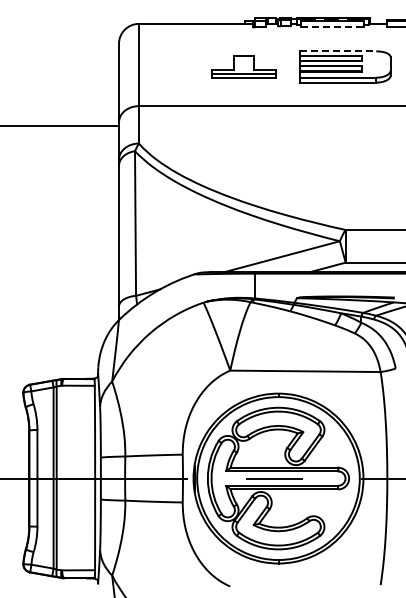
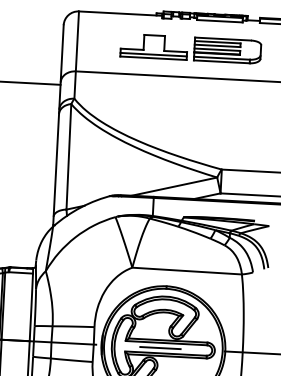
line: (332, 27) -> (219, 21), dashed -> solid
line: (338, 51) -> (223, 39), dashed -> solid
part: (244, 66) -> (154, 46), size x1.43

